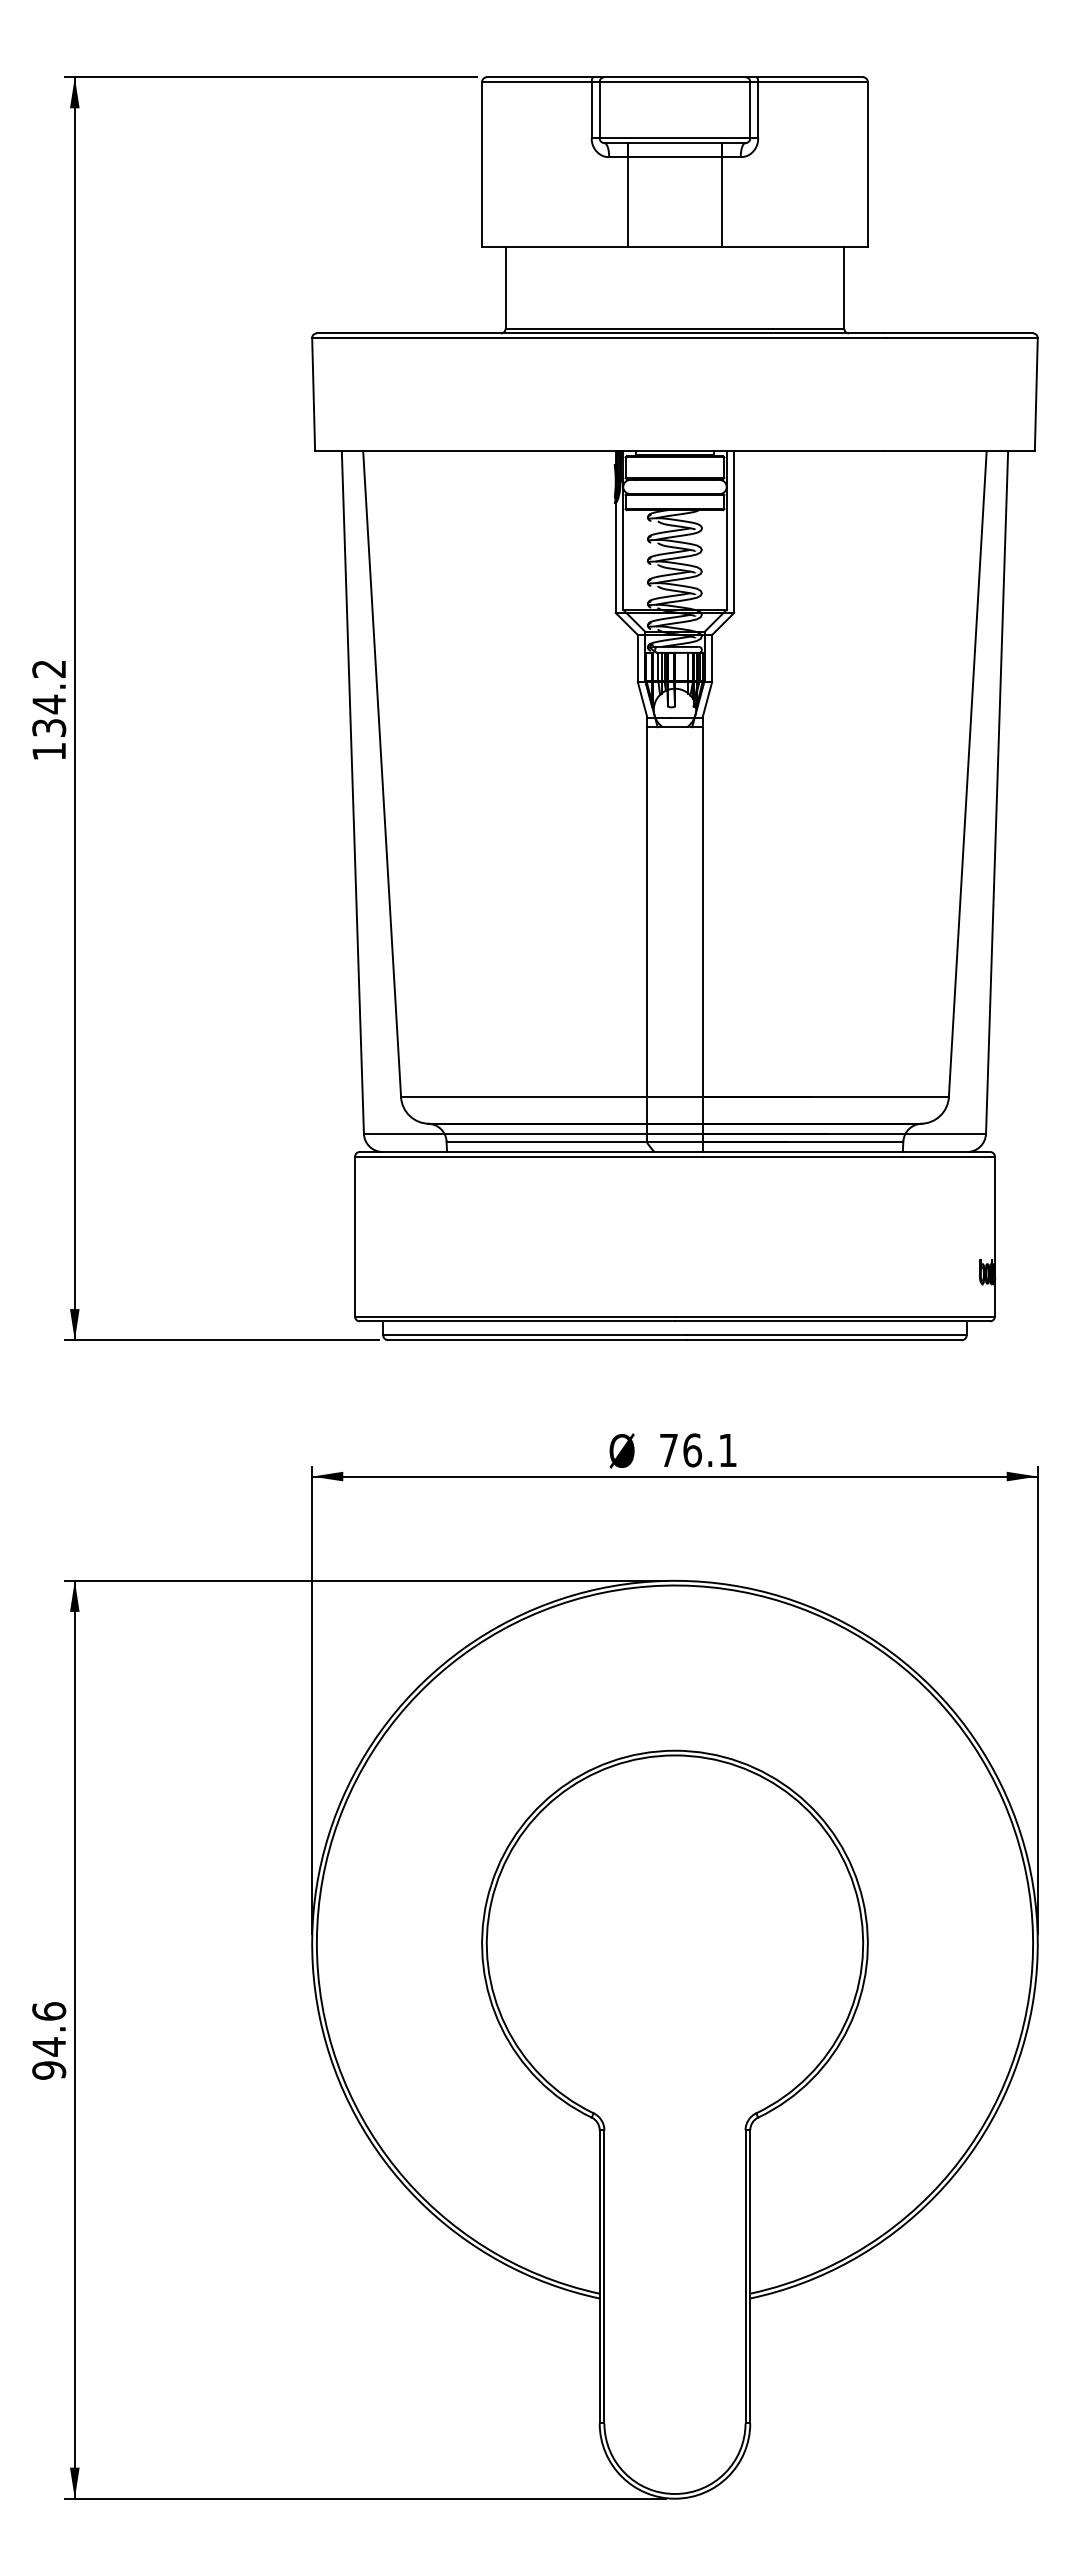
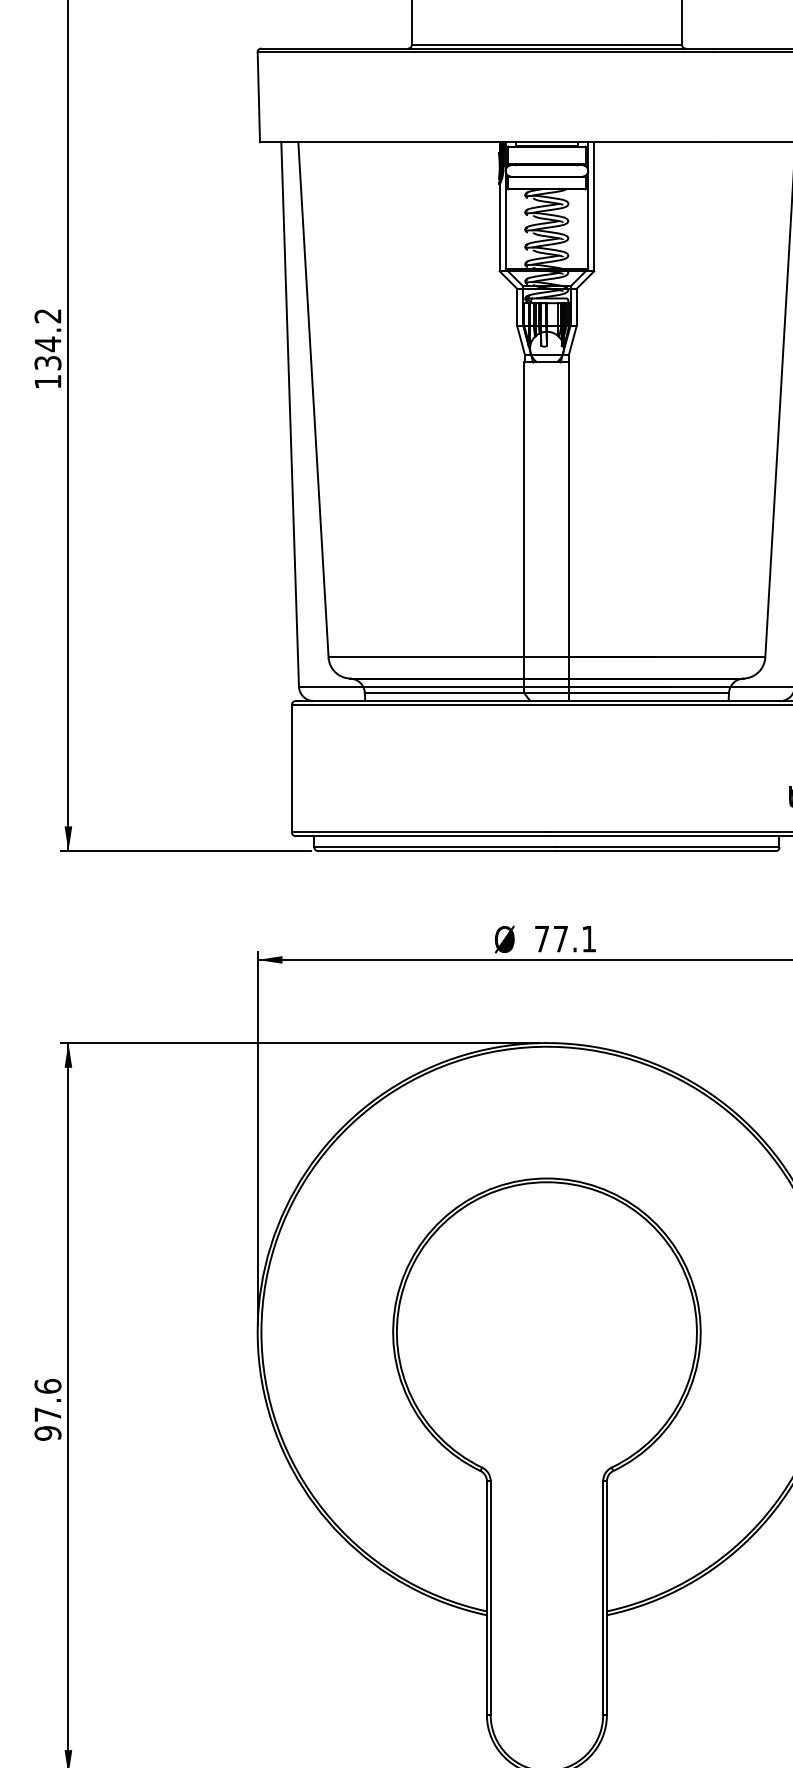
text: (692, 1450) -> (560, 939), 76.1 -> 77.1
text: (48, 2046) -> (47, 1414), 94.6 -> 97.6

